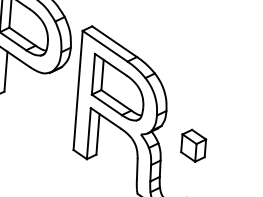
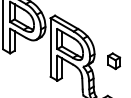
part: (194, 146) -> (114, 61), moved

